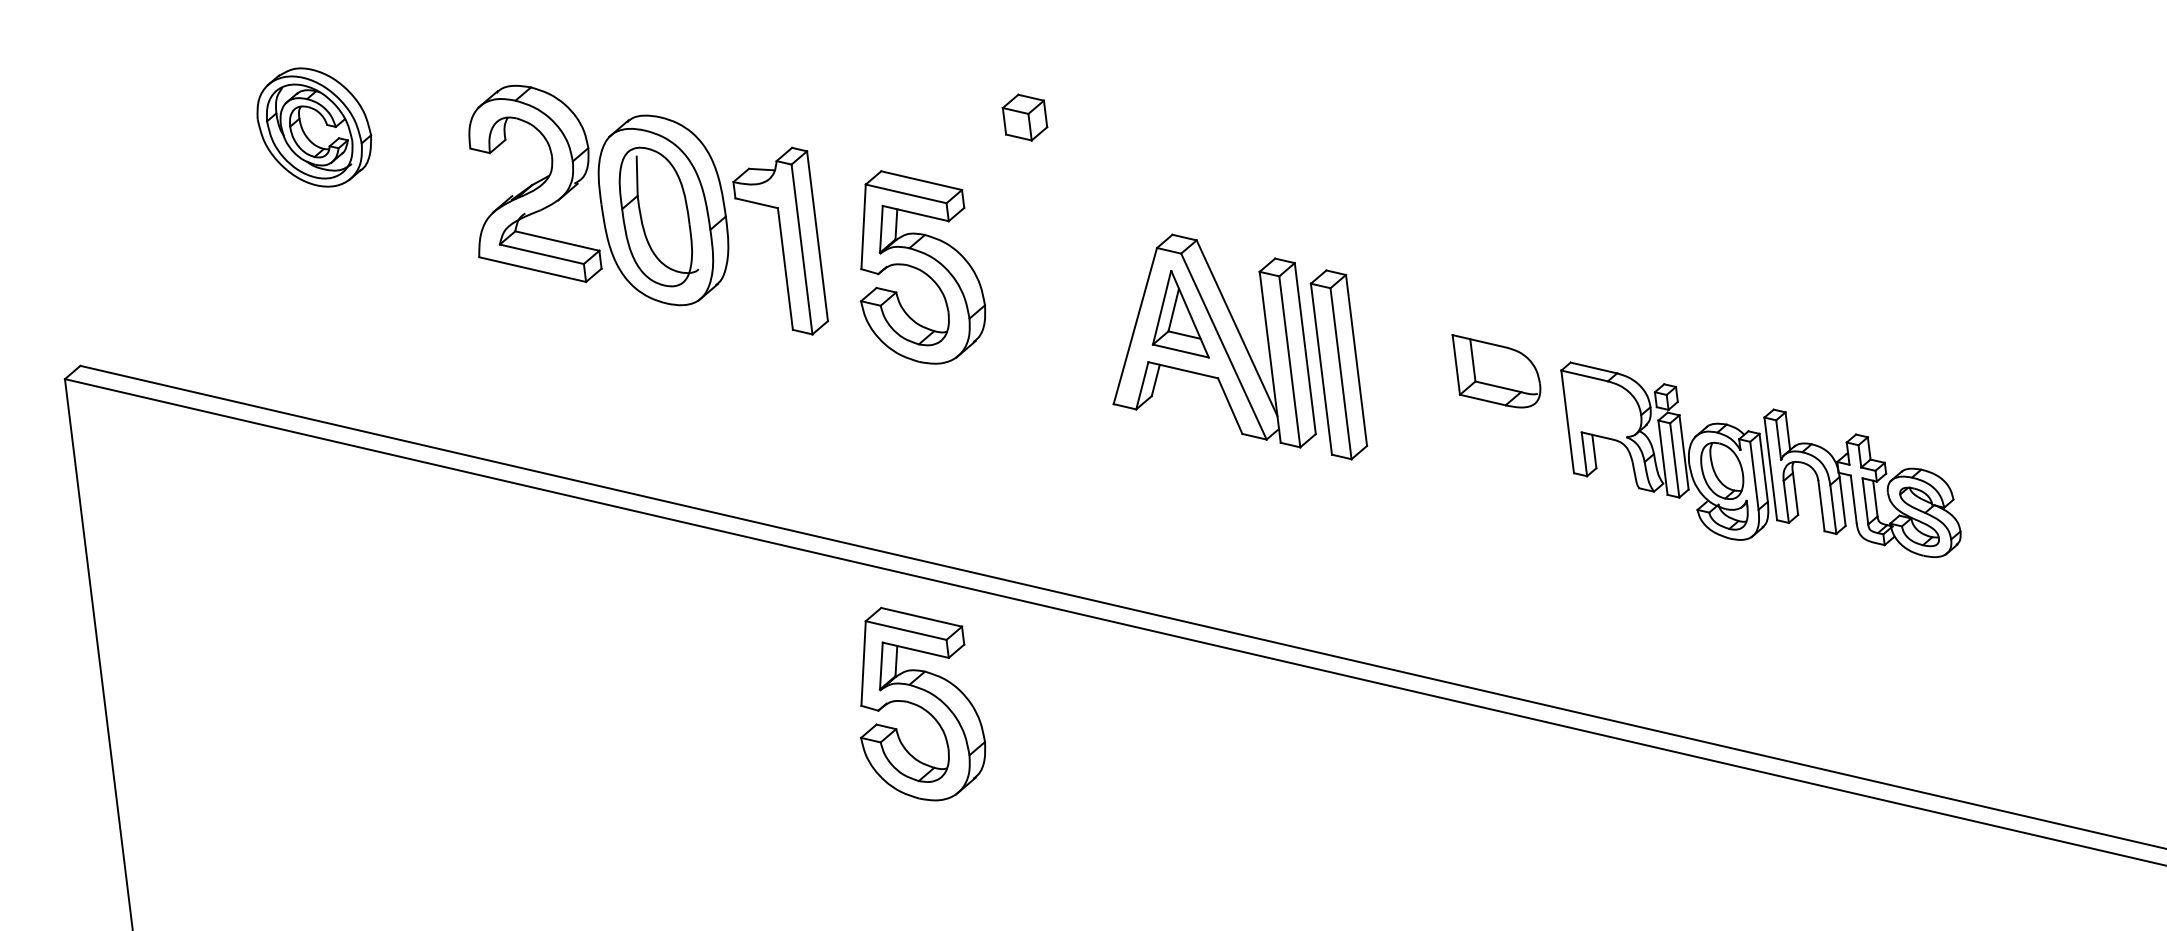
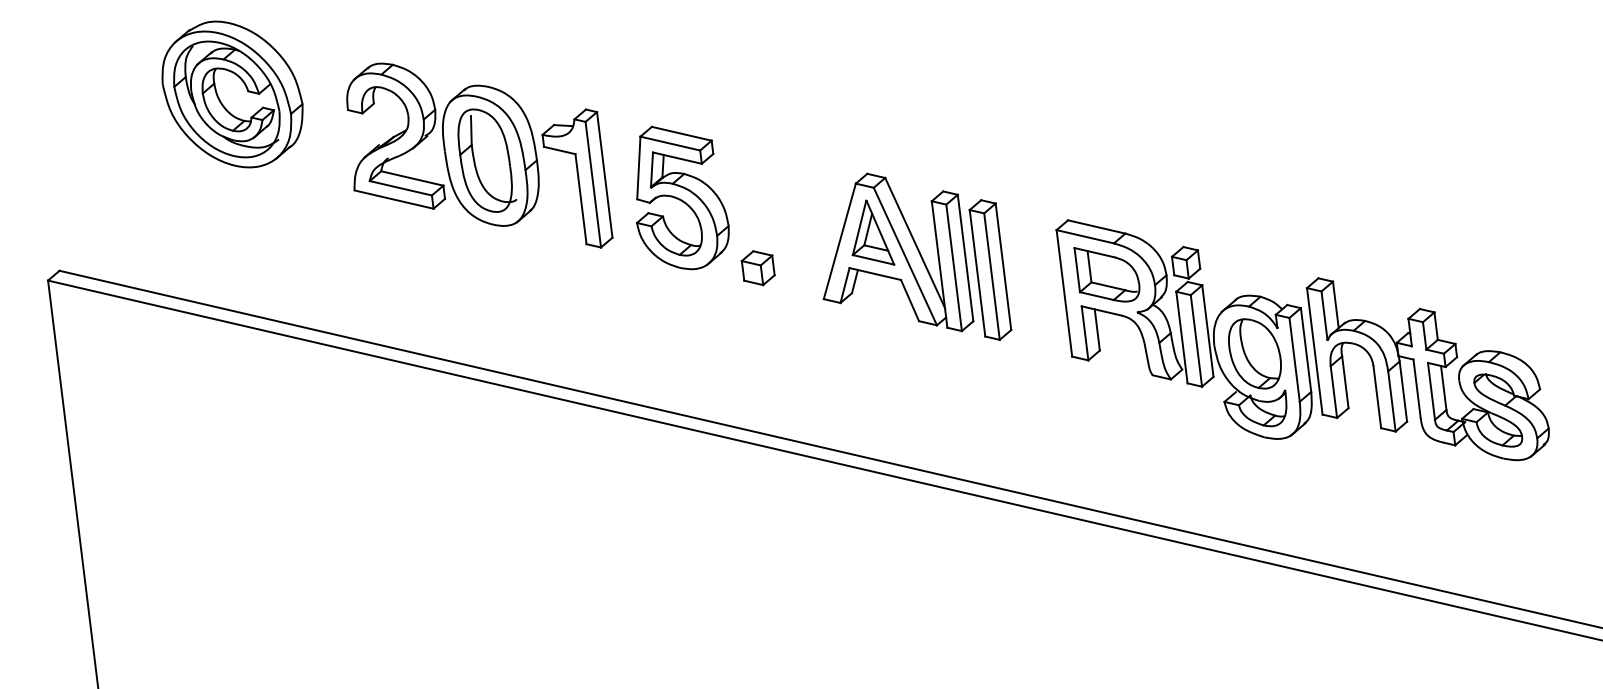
part: (1024, 118) -> (757, 268), moved
part: (314, 127) -> (232, 94), size x1.67
part: (1760, 460) -> (1302, 340), size x1.67
part: (922, 703) -> (682, 520), removed

